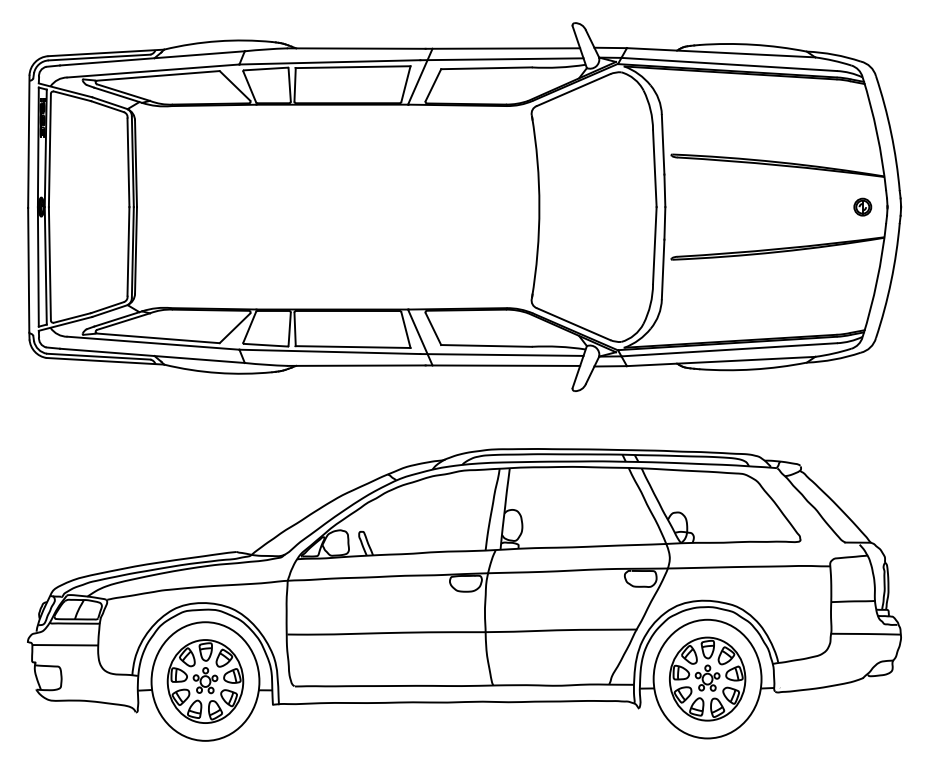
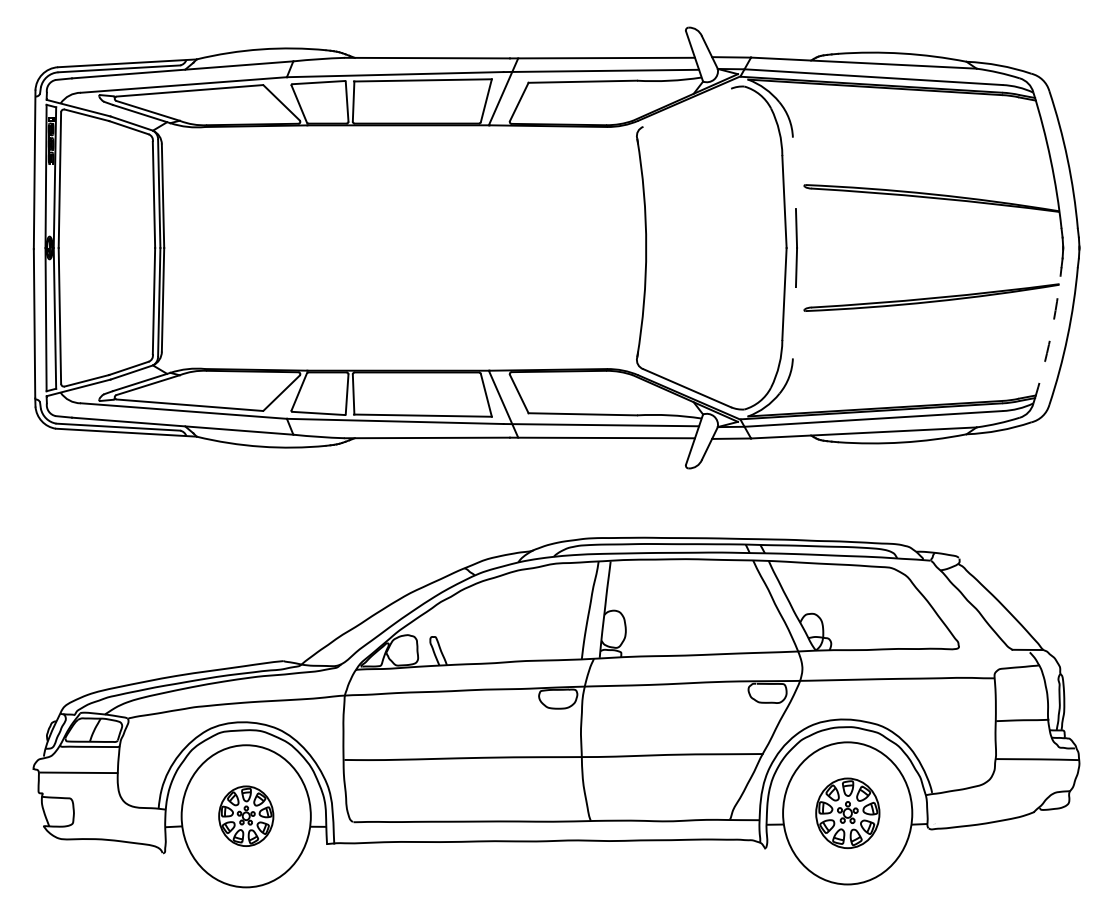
line: (573, 89) -> (687, 107), removed
line: (662, 144) -> (793, 173), removed
part: (862, 206) -> (1033, 247), removed
line: (662, 269) -> (793, 322), removed
arc: (877, 280) -> (1051, 335), solid -> dashed
part: (707, 678) -> (847, 812), size x0.7
part: (205, 681) -> (246, 816), size x0.6

